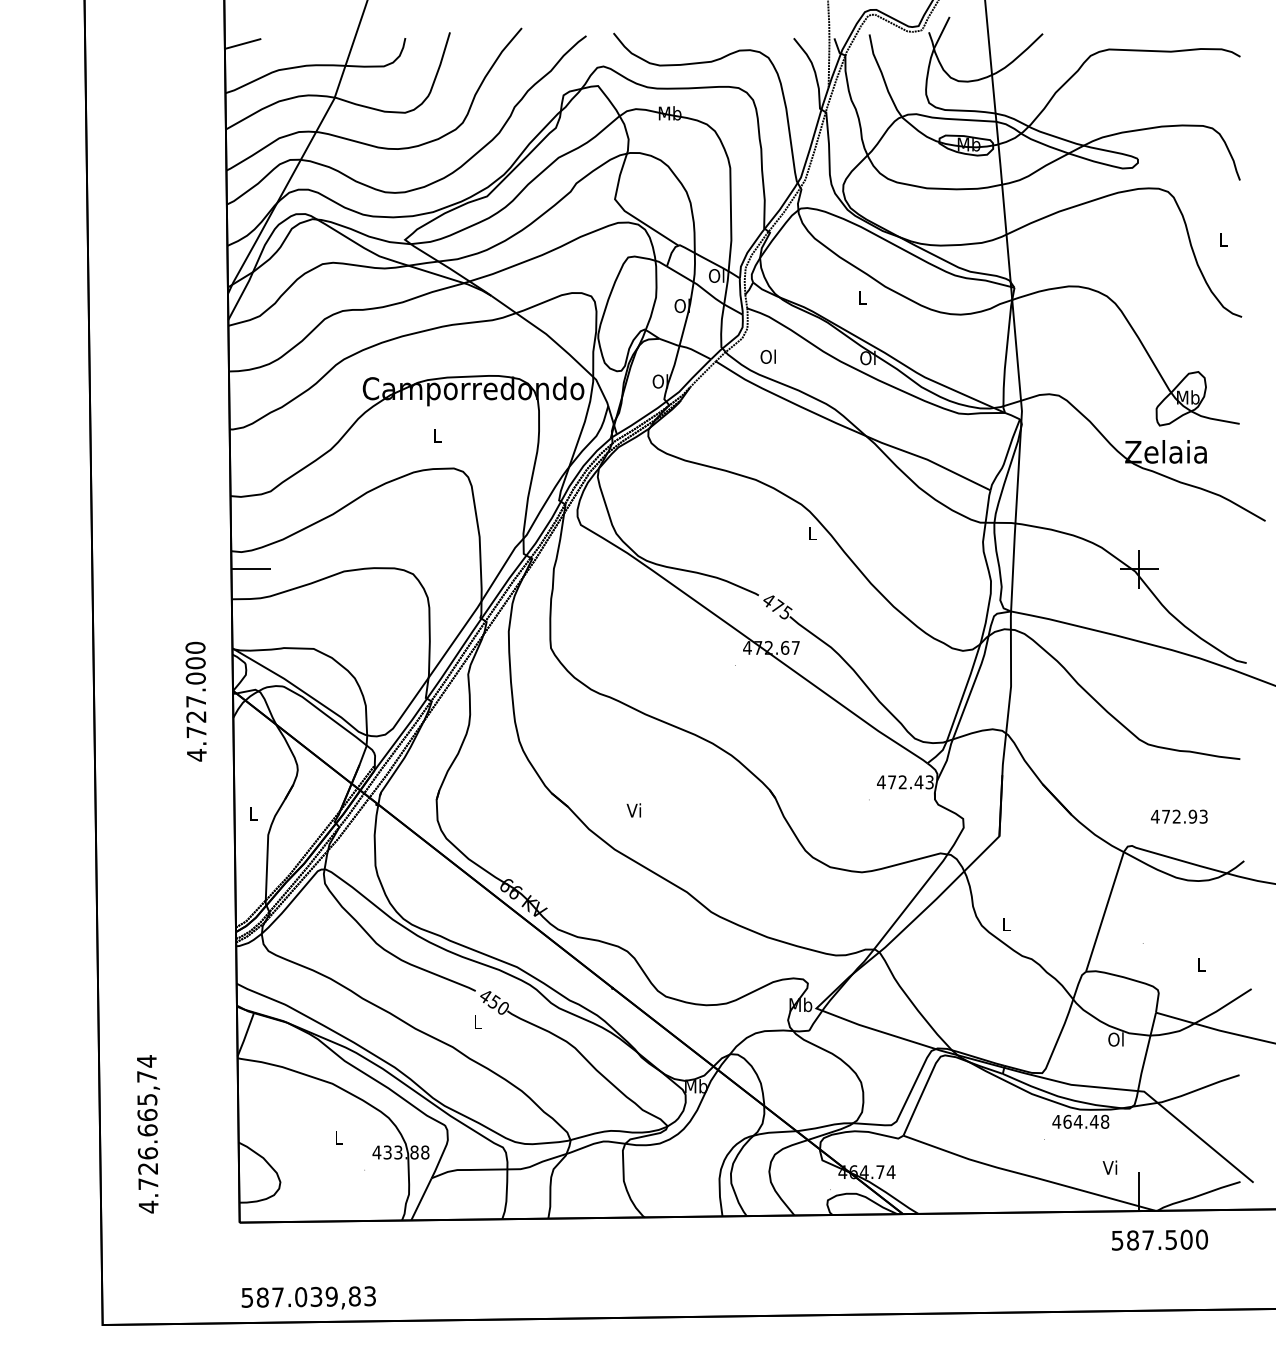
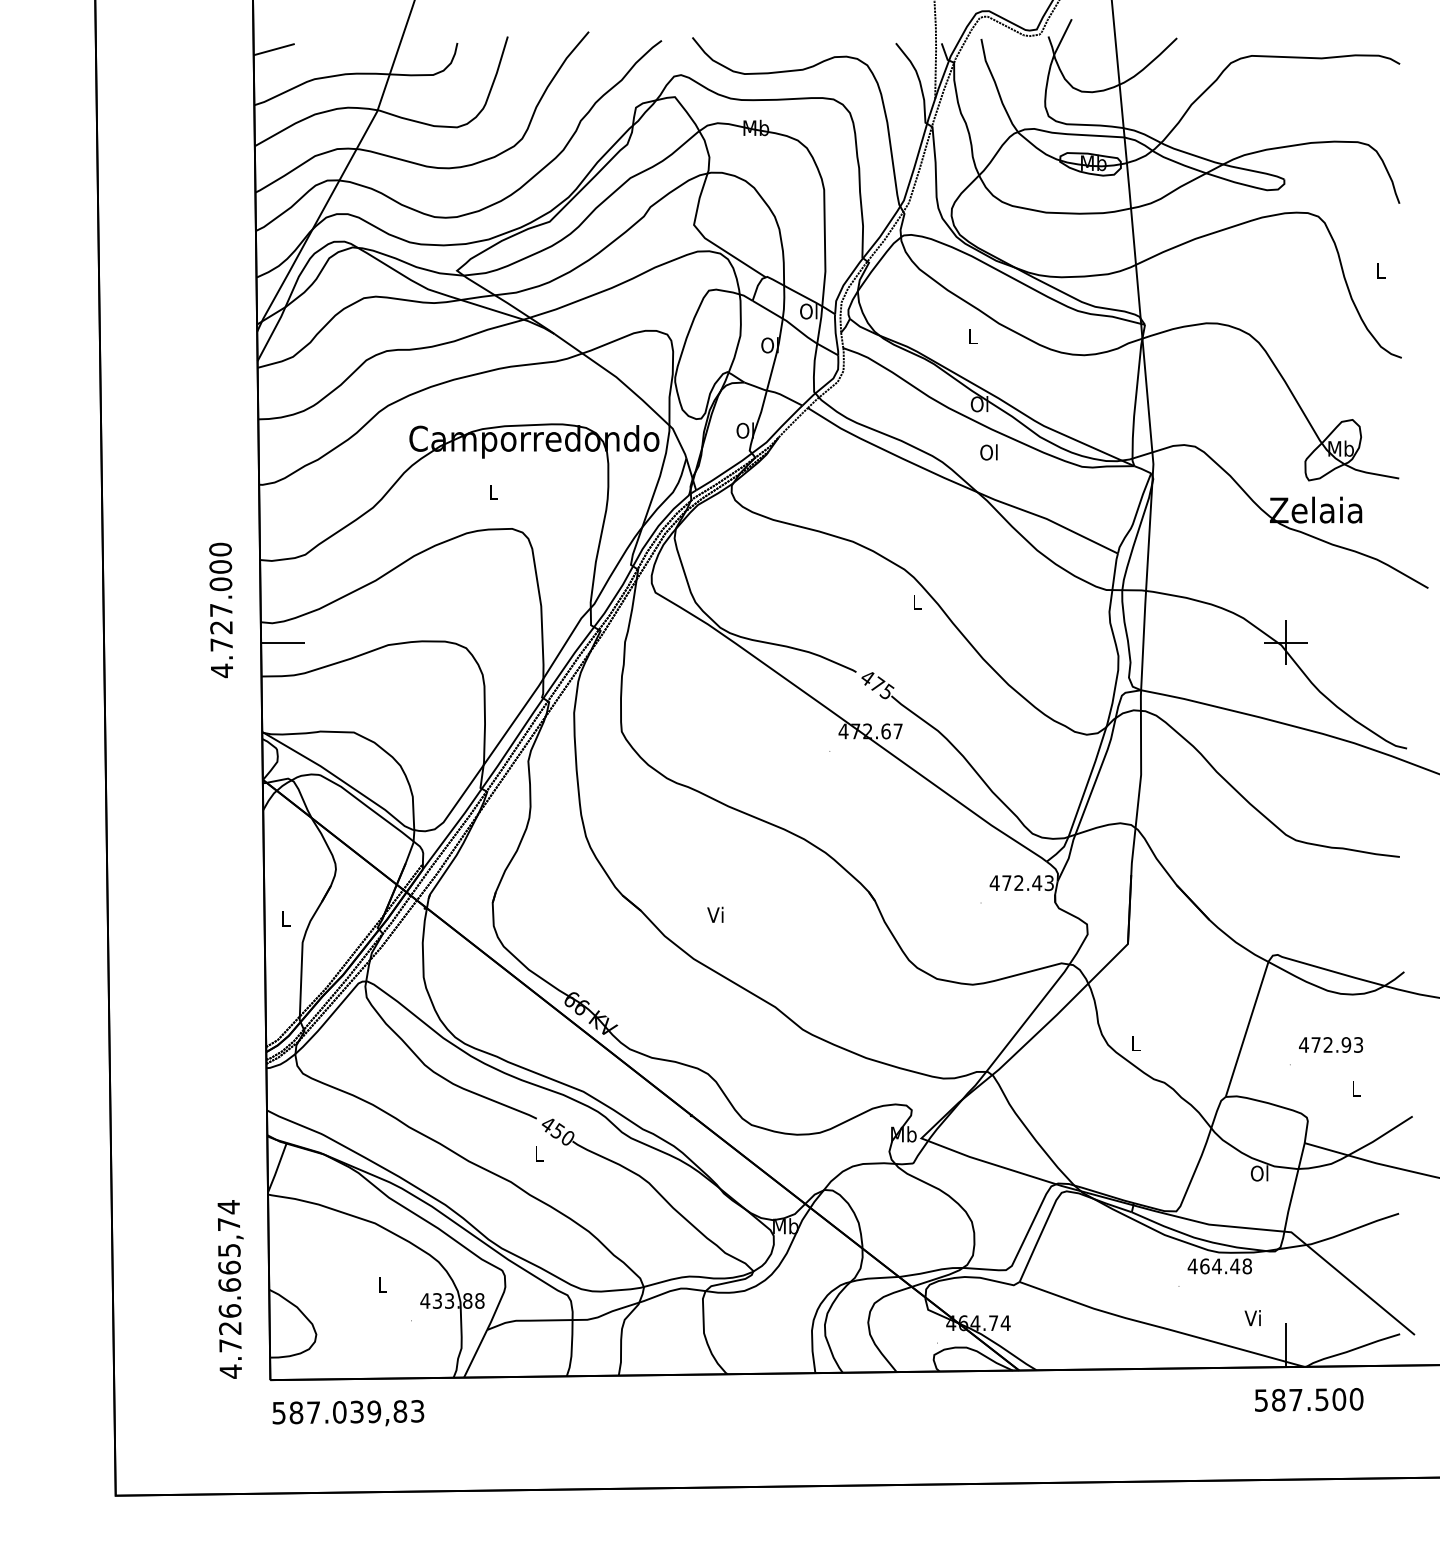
text: (767, 356) -> (988, 452), moved
text: (195, 701) -> (220, 610), moved
text: (1178, 816) -> (1330, 1044), moved
text: (148, 1134) -> (230, 1289), moved
text: (308, 1297) -> (348, 1412), moved

